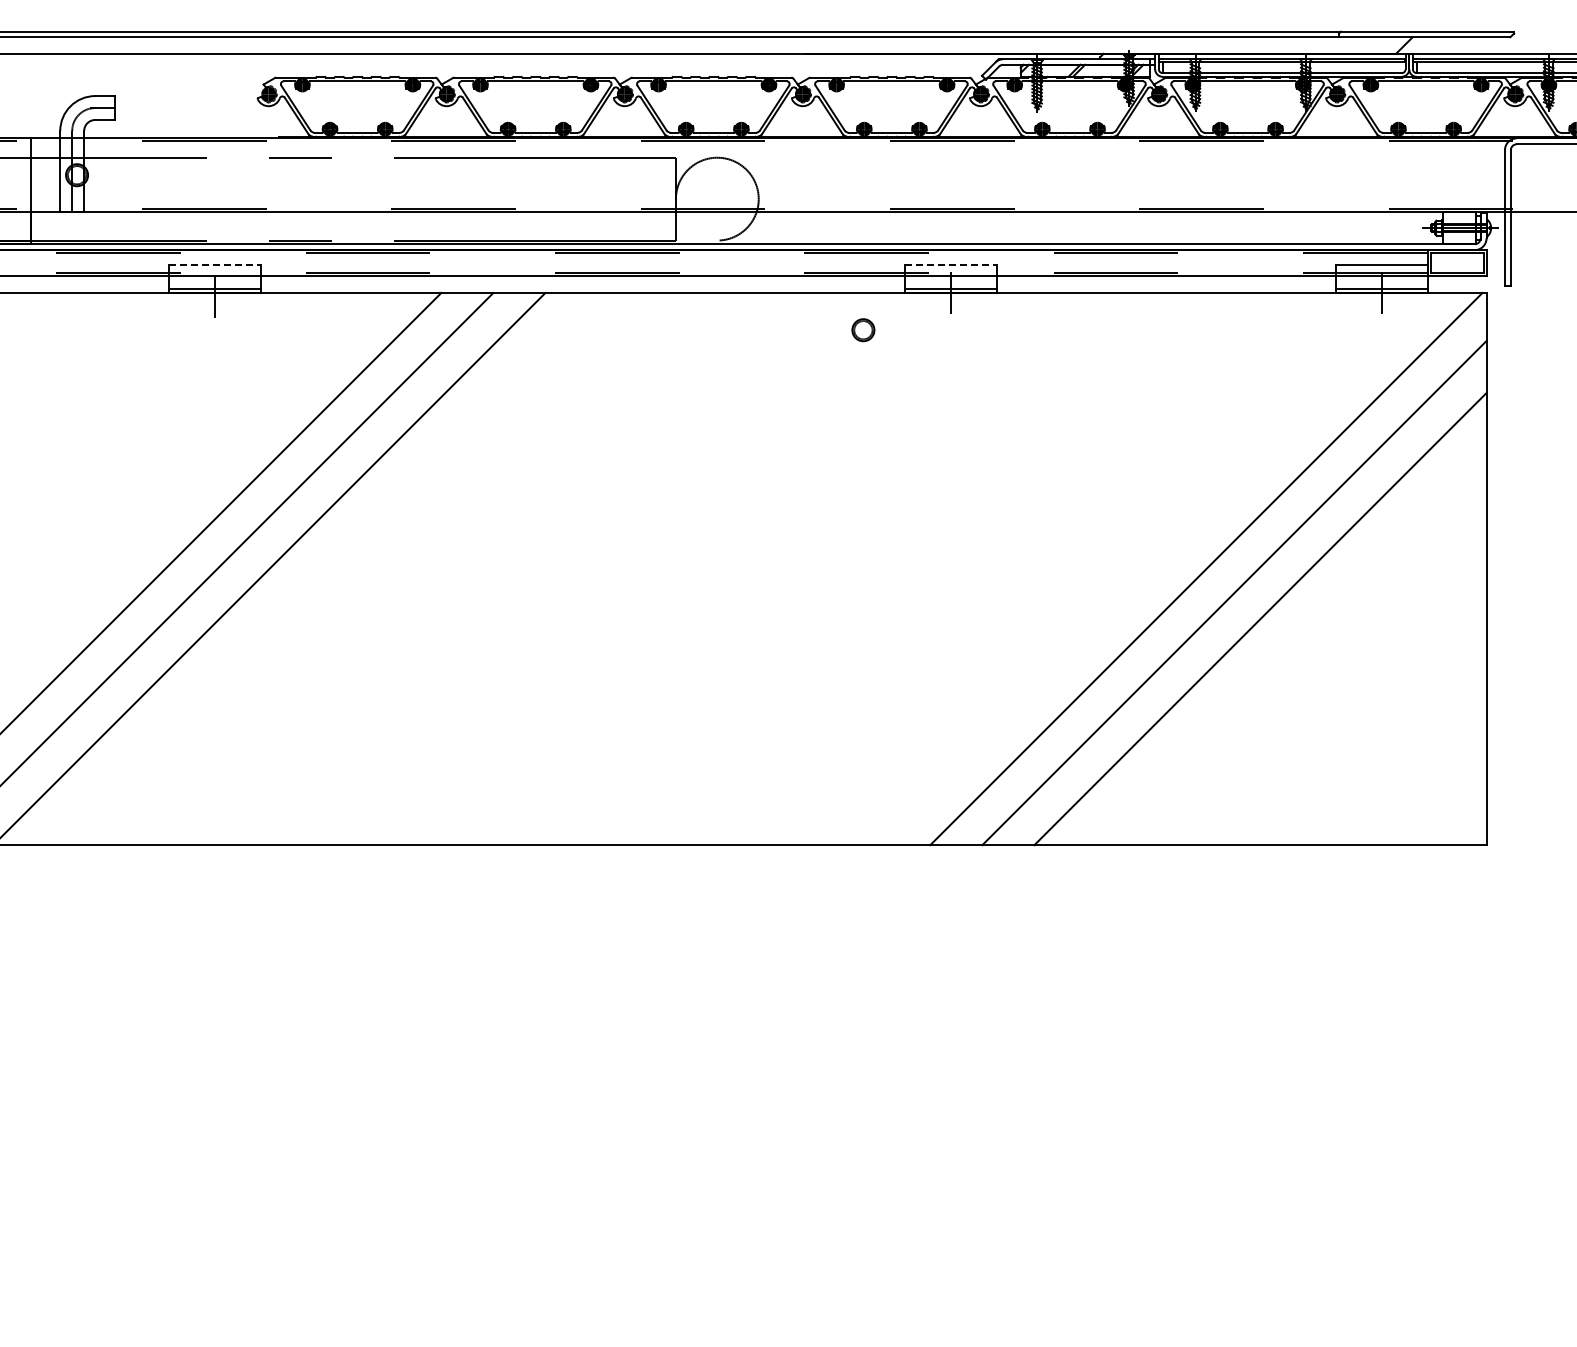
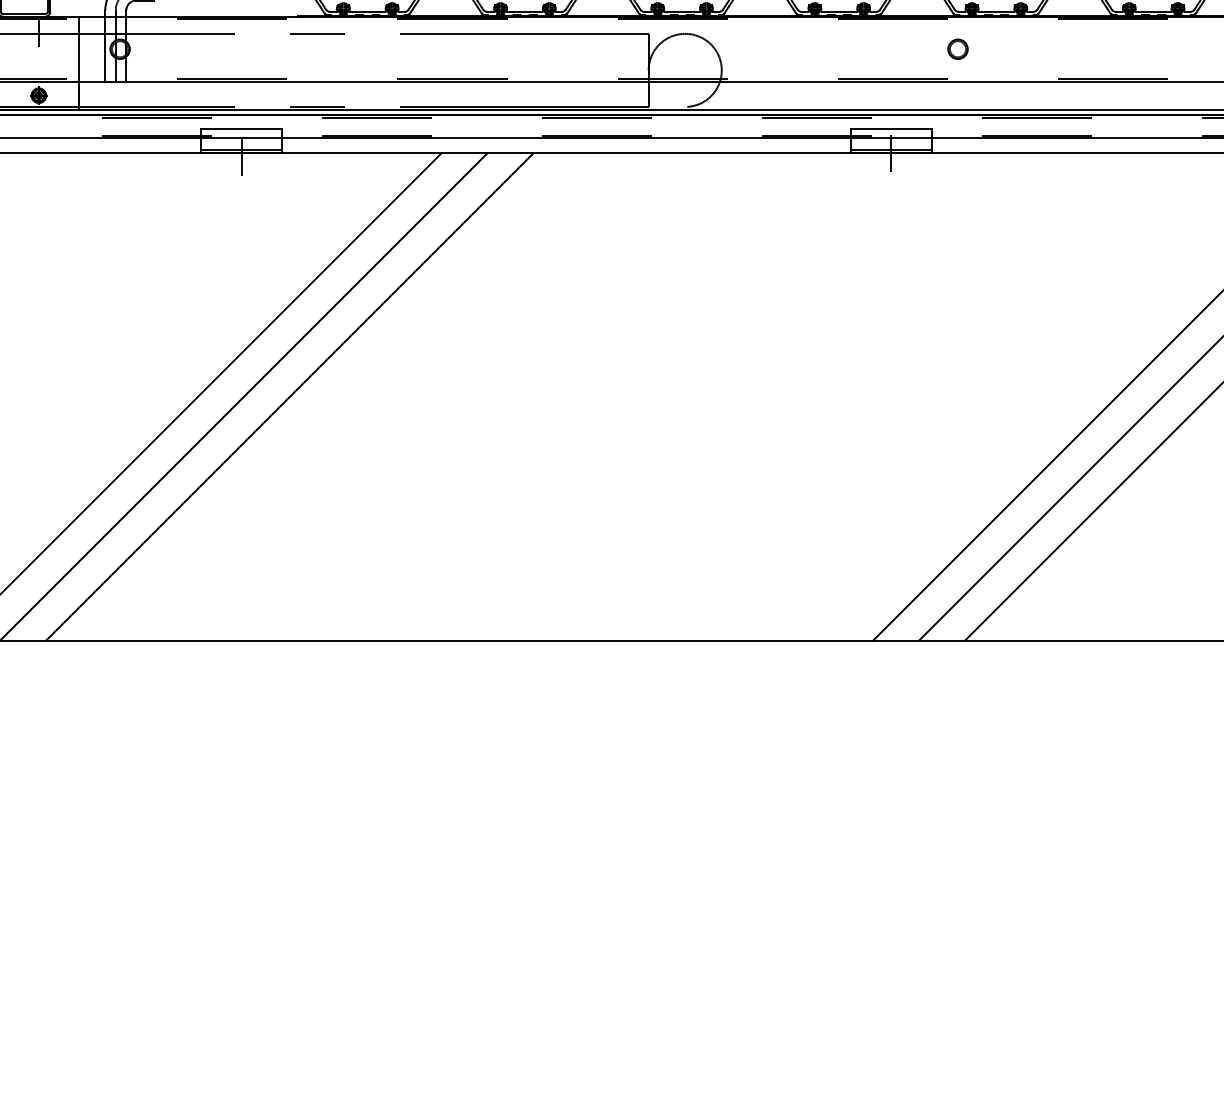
line: (215, 265) -> (242, 128), dashed -> solid
line: (951, 265) -> (891, 128), dashed -> solid
part: (863, 330) -> (958, 49), moved

